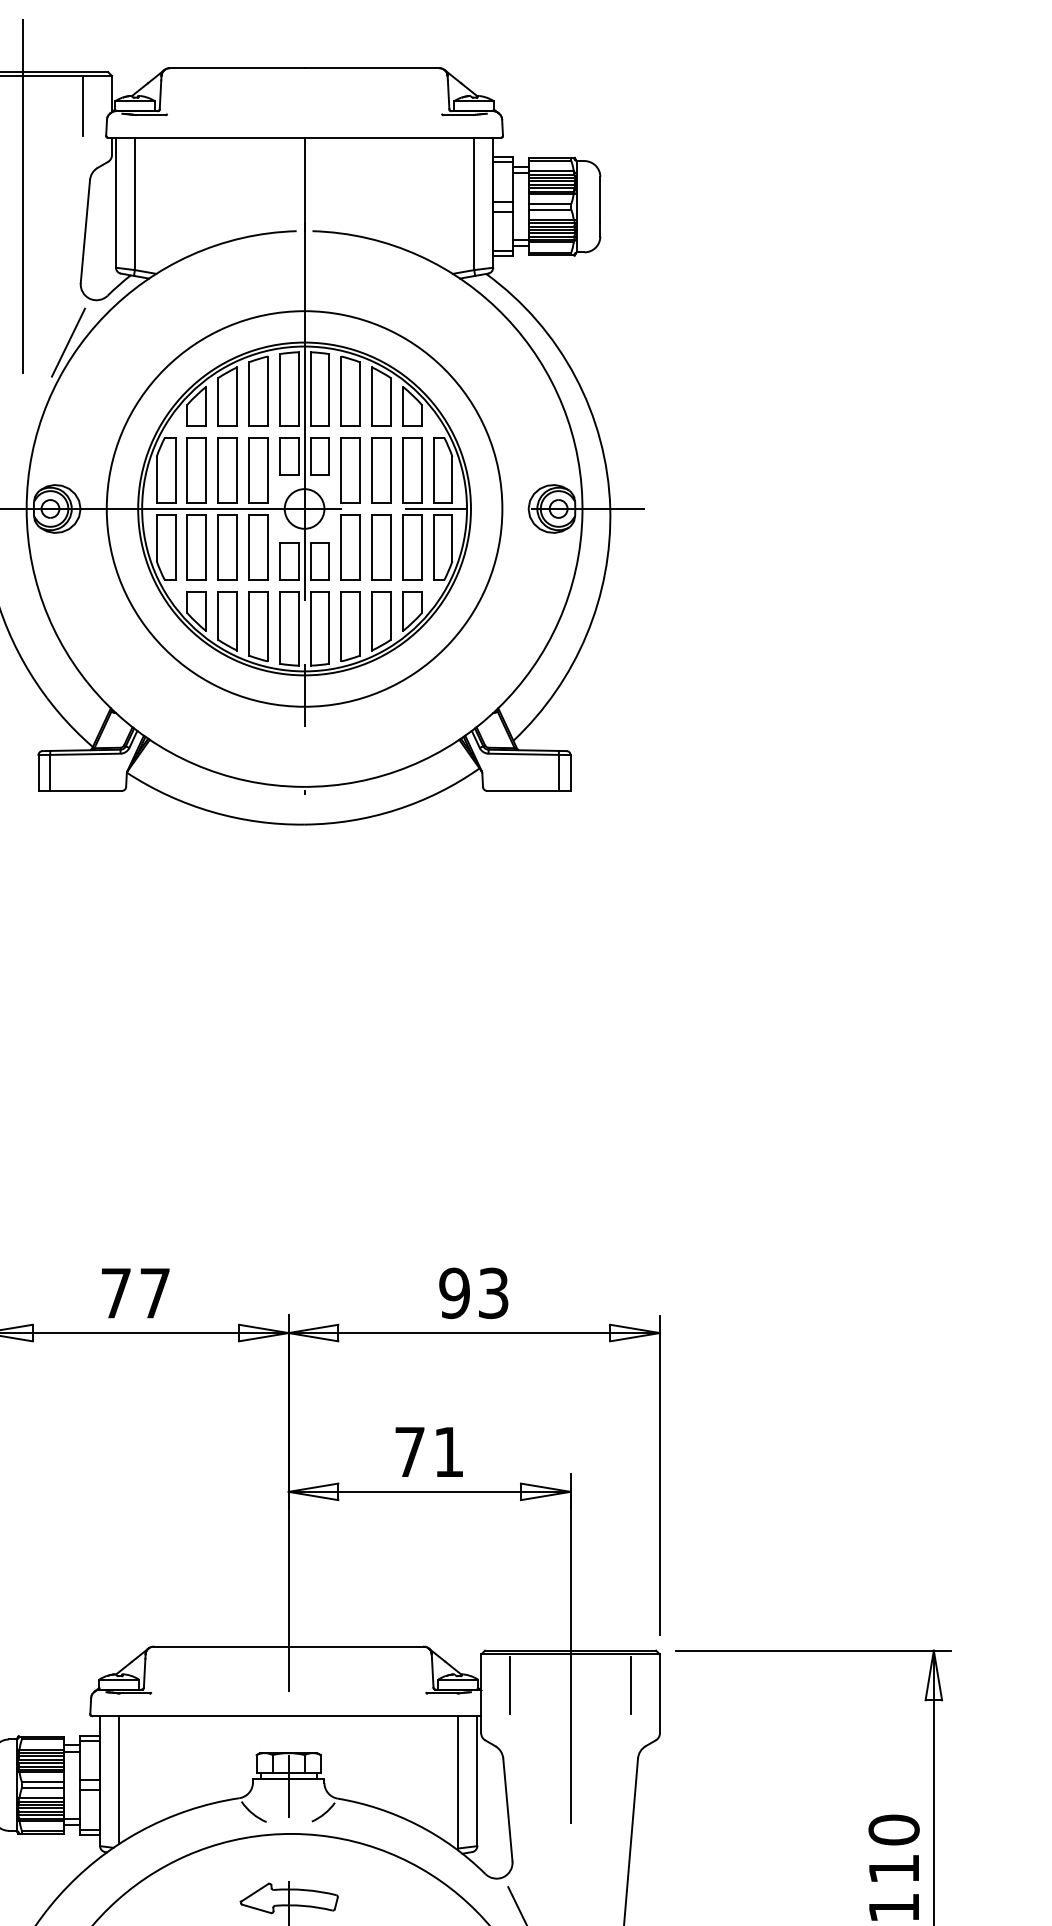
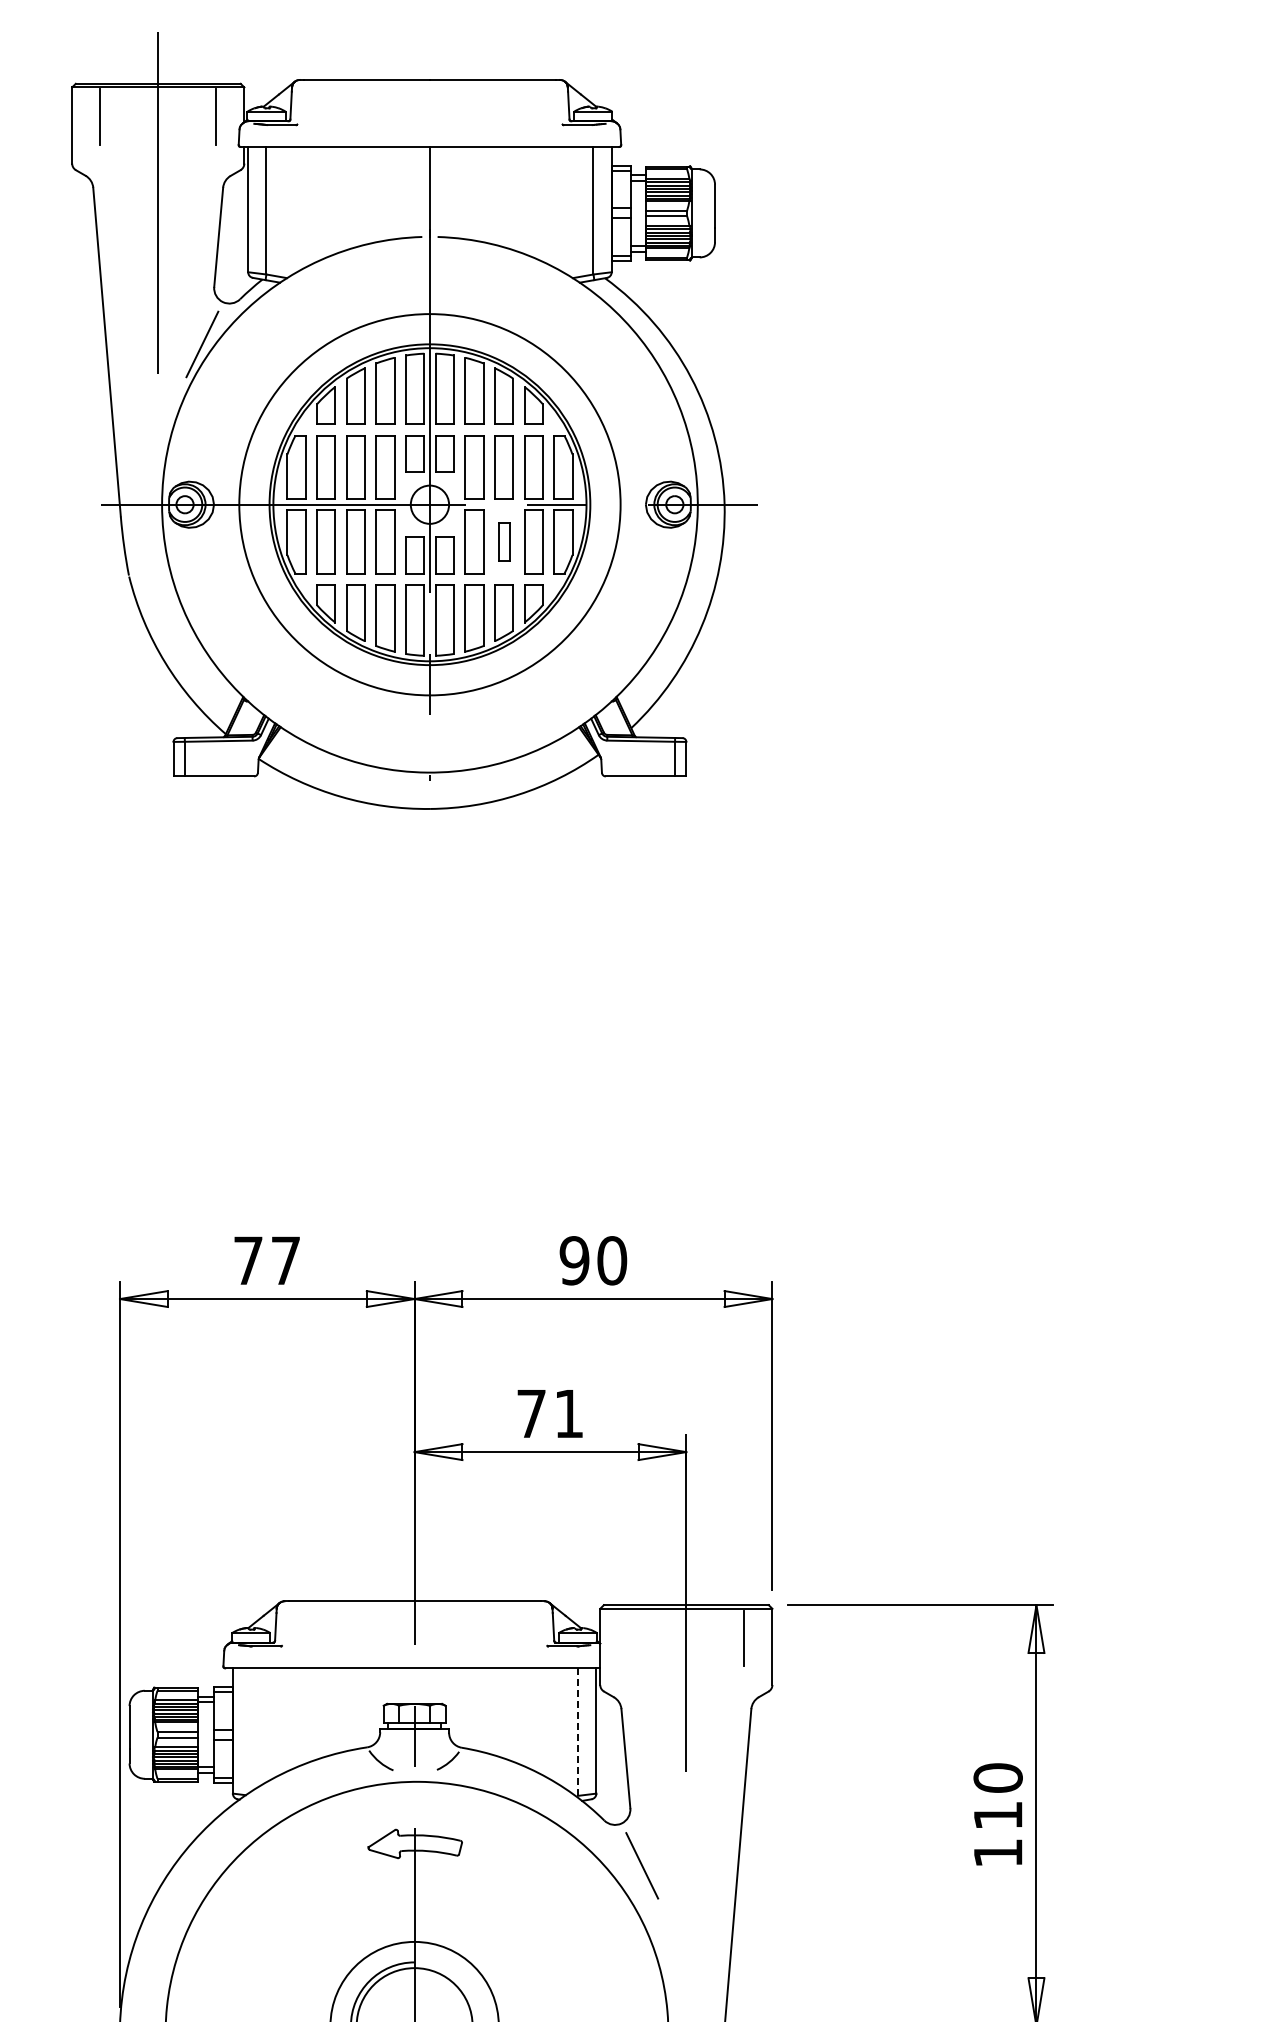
part: (380, 547) -> (503, 541), size x0.6
text: (493, 1293) -> (612, 1260), 93 -> 90
line: (510, 1685) -> (628, 1638), removed
line: (119, 1779) -> (251, 1729), removed
line: (458, 1782) -> (578, 1732), solid -> dashed

